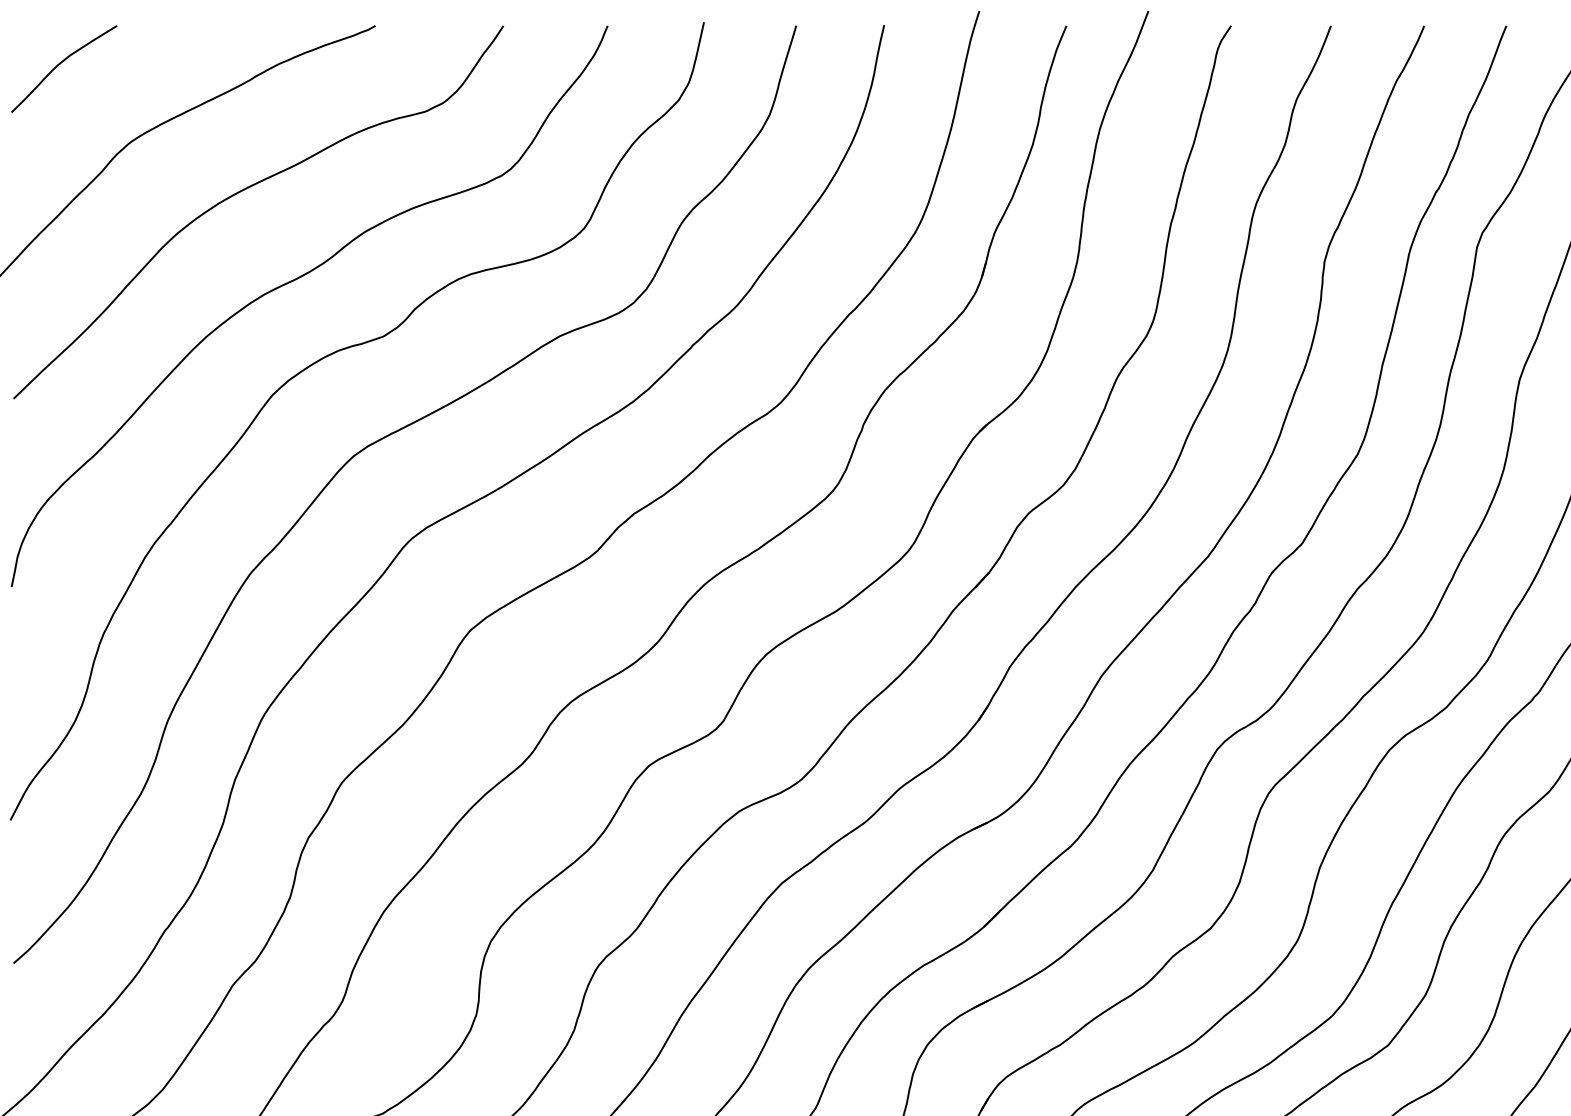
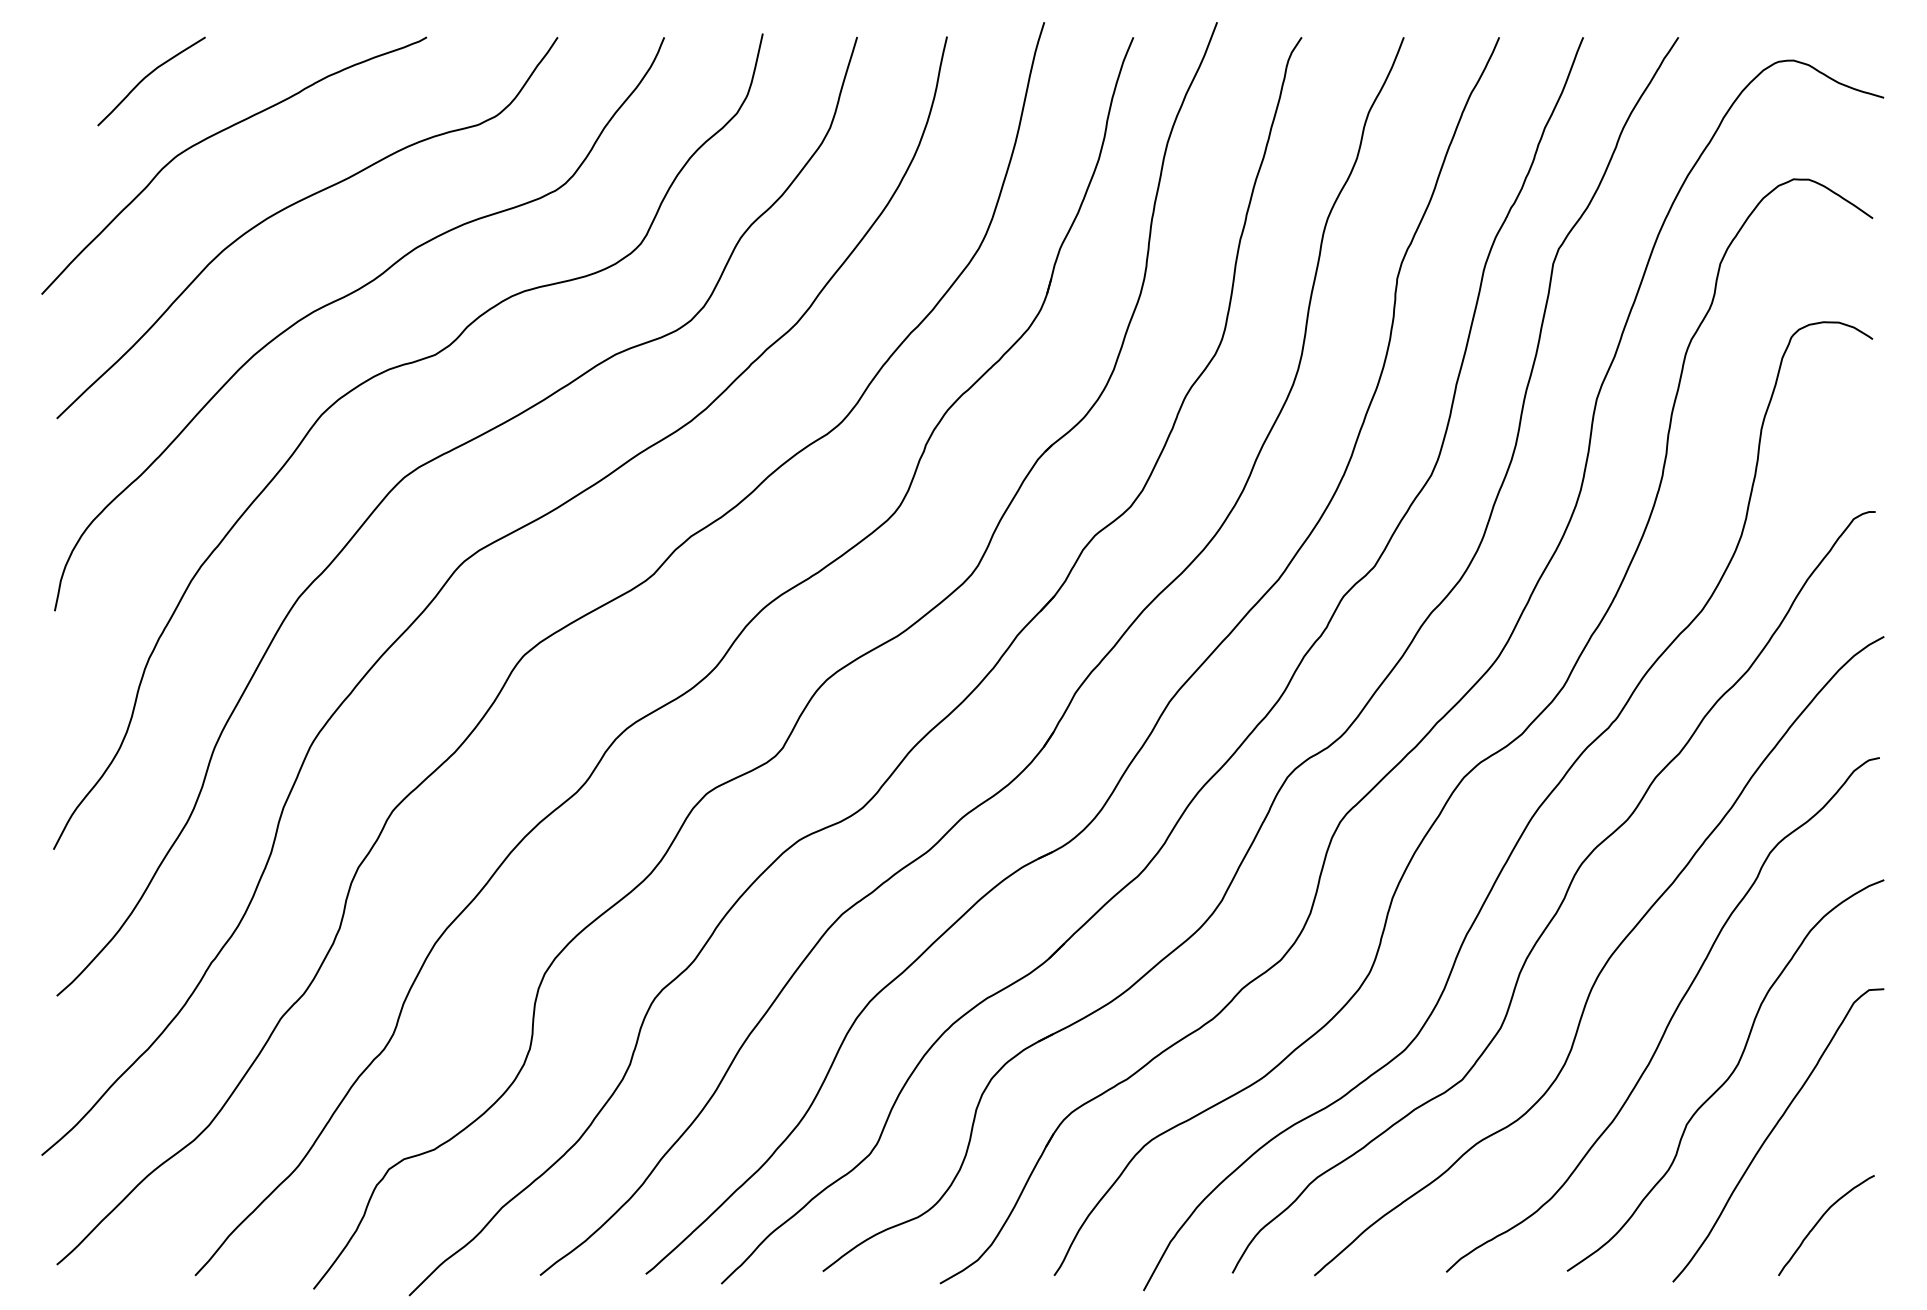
curve: (61, 64) -> (148, 76), moved

